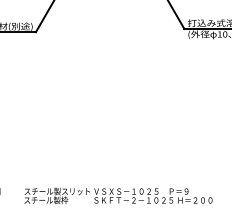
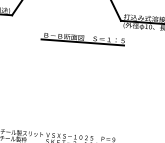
part: (134, 57) -> (82, 39), added

